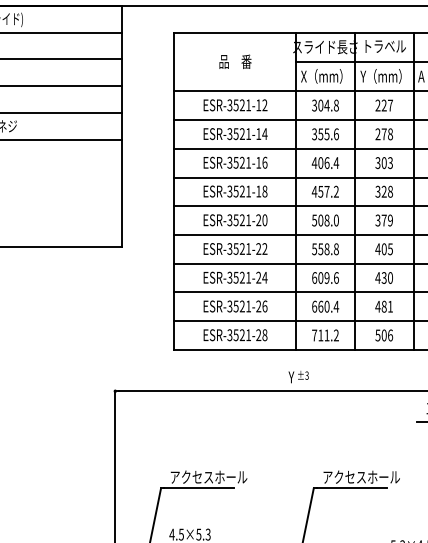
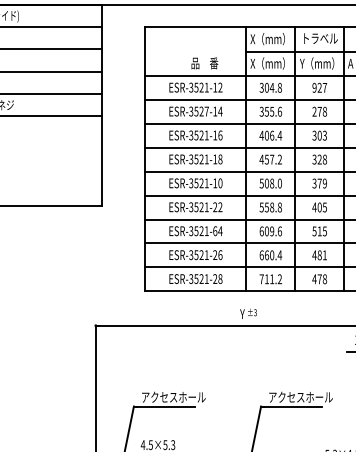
text: (325, 47) -> (270, 39), スライド長さ -> X（mm）
text: (235, 61) -> (204, 63), moved
text: (377, 105) -> (314, 87), 227 -> 927
text: (248, 133) -> (206, 111), ESR-3521-14 -> ESR-3527-14
text: (259, 220) -> (215, 183), ESR-3521-20 -> ESR-3521-10
text: (259, 278) -> (215, 231), ESR-3521-24 -> ESR-3521-64
text: (383, 278) -> (319, 231), 430 -> 515
text: (383, 335) -> (319, 279), 506 -> 478

